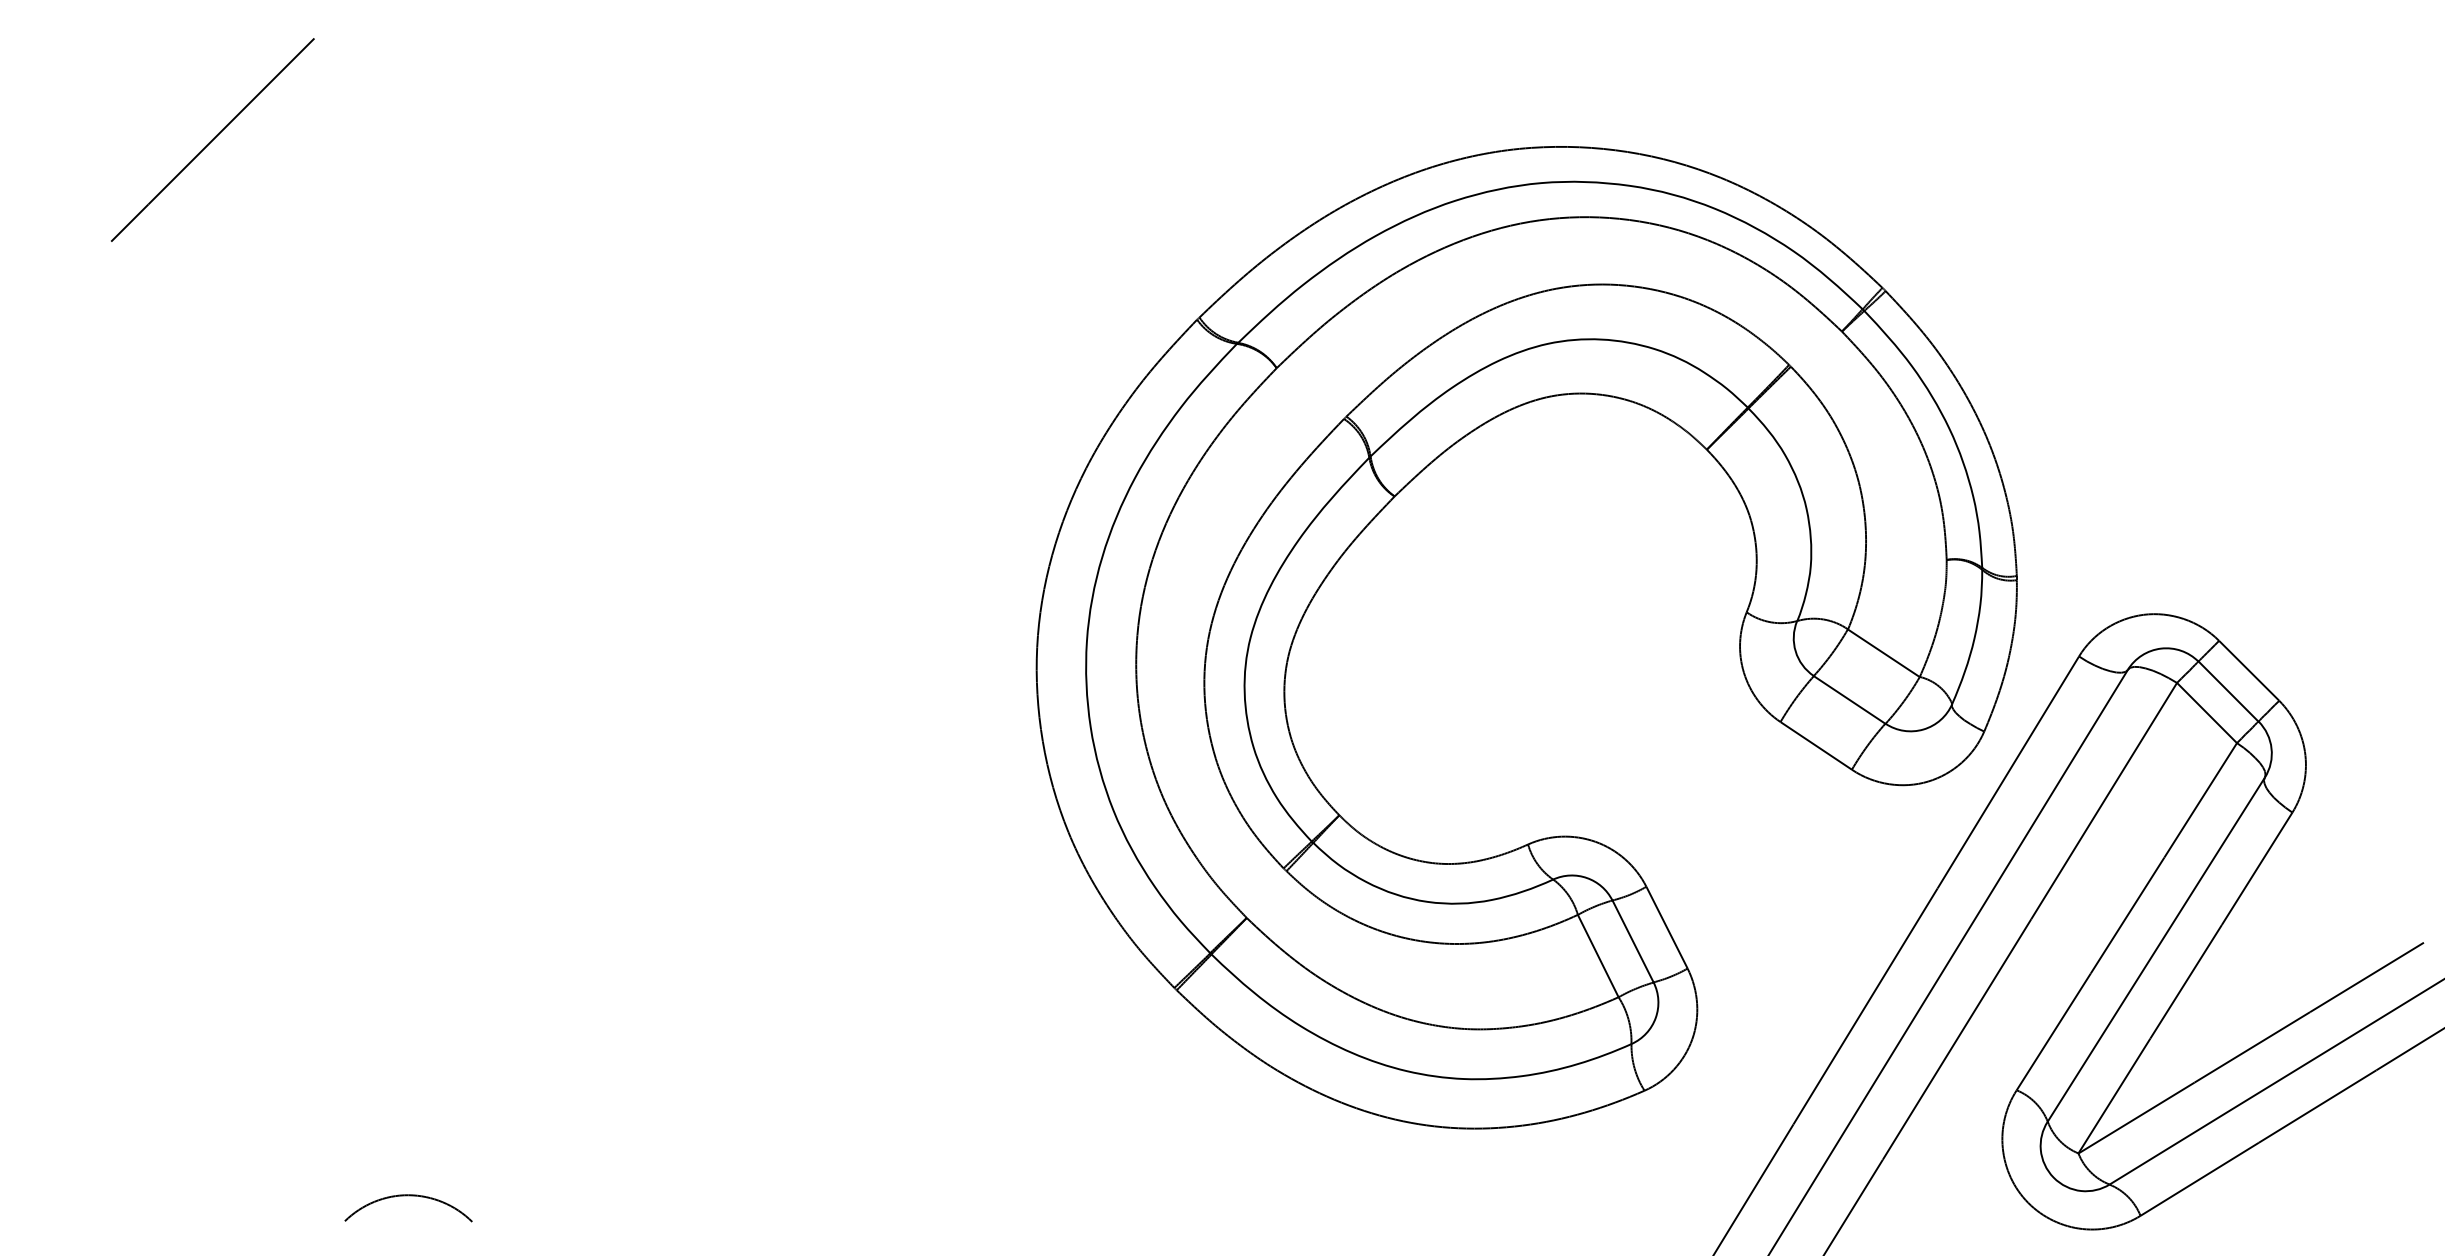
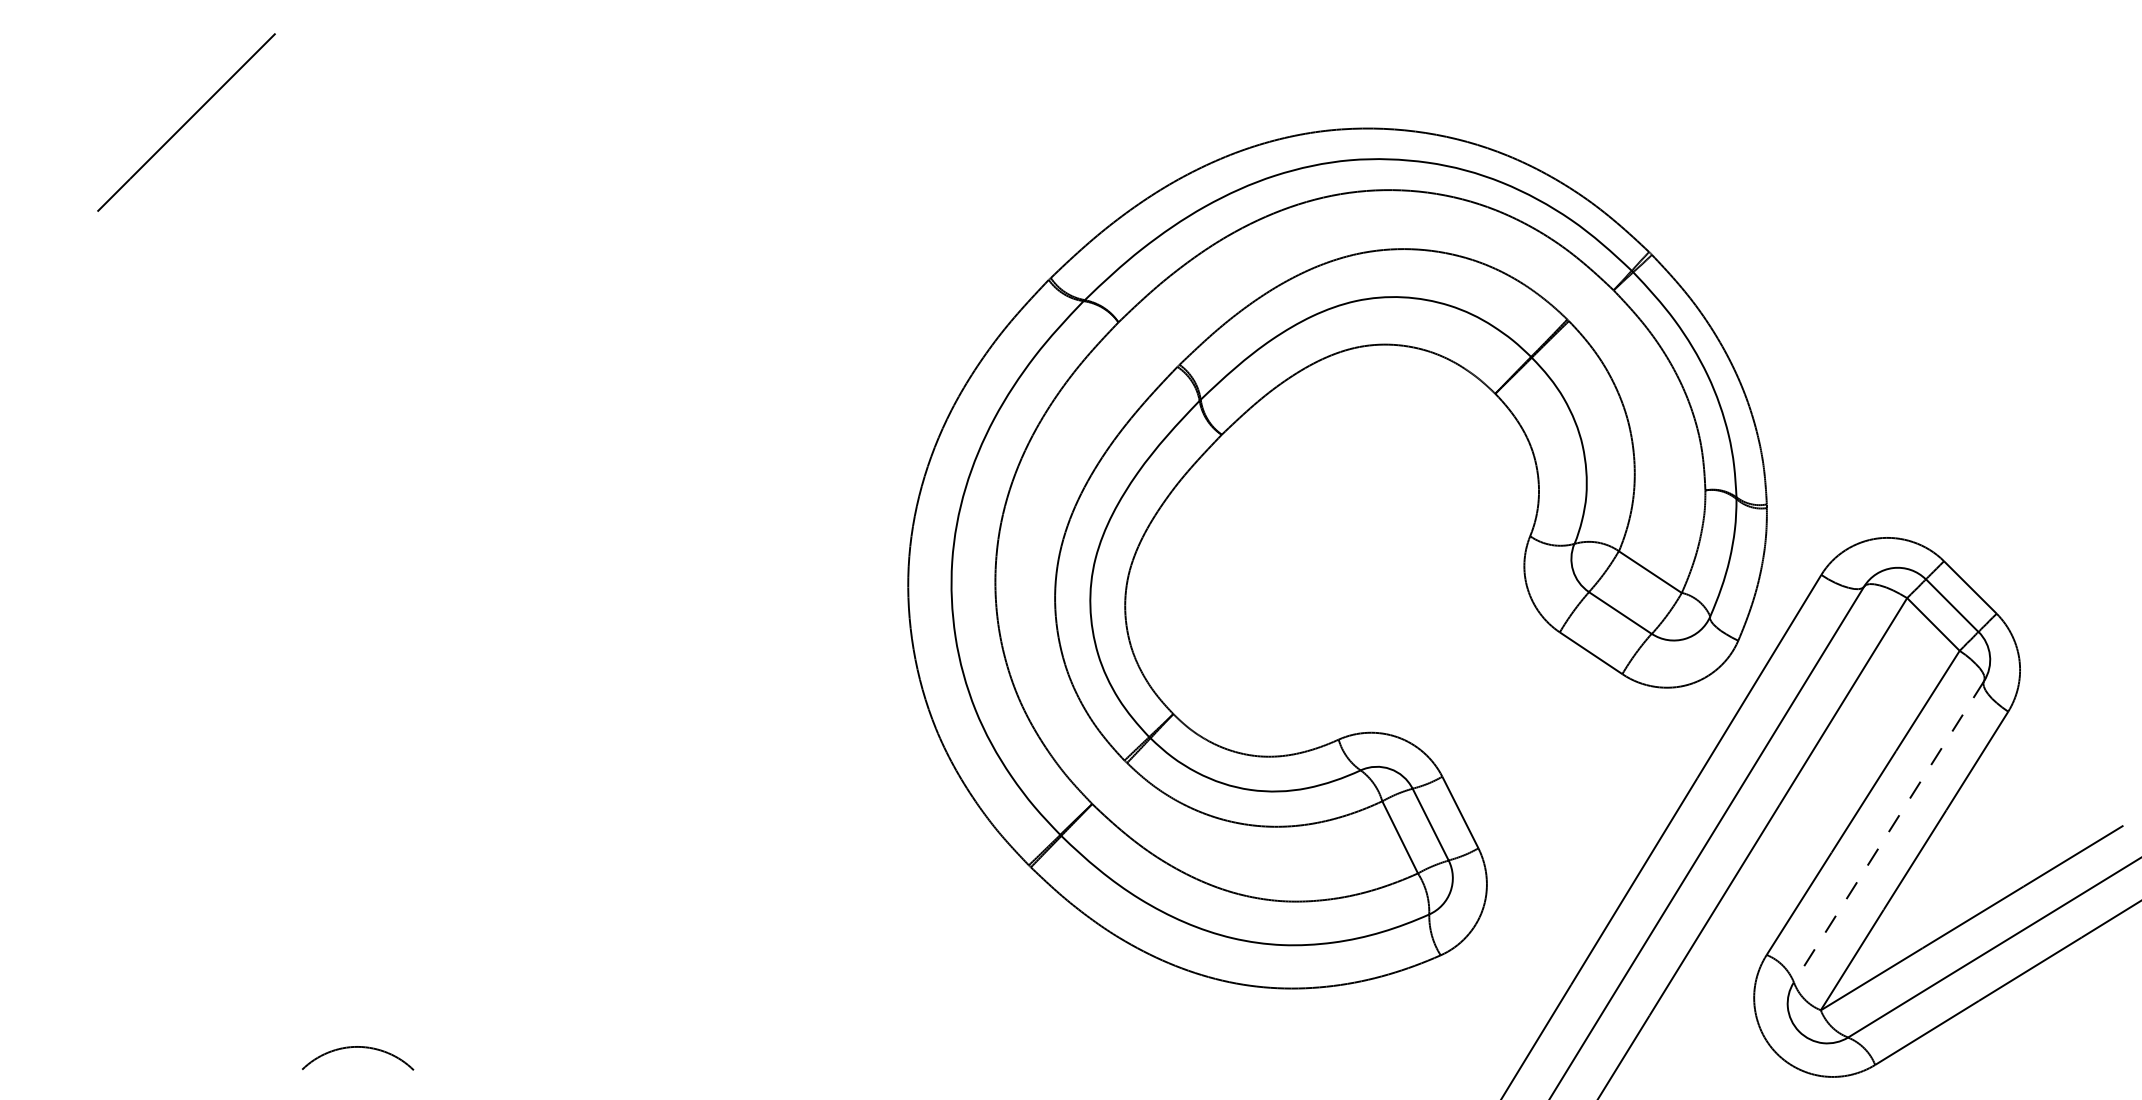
line: (2156, 949) -> (1889, 831), solid -> dashed

